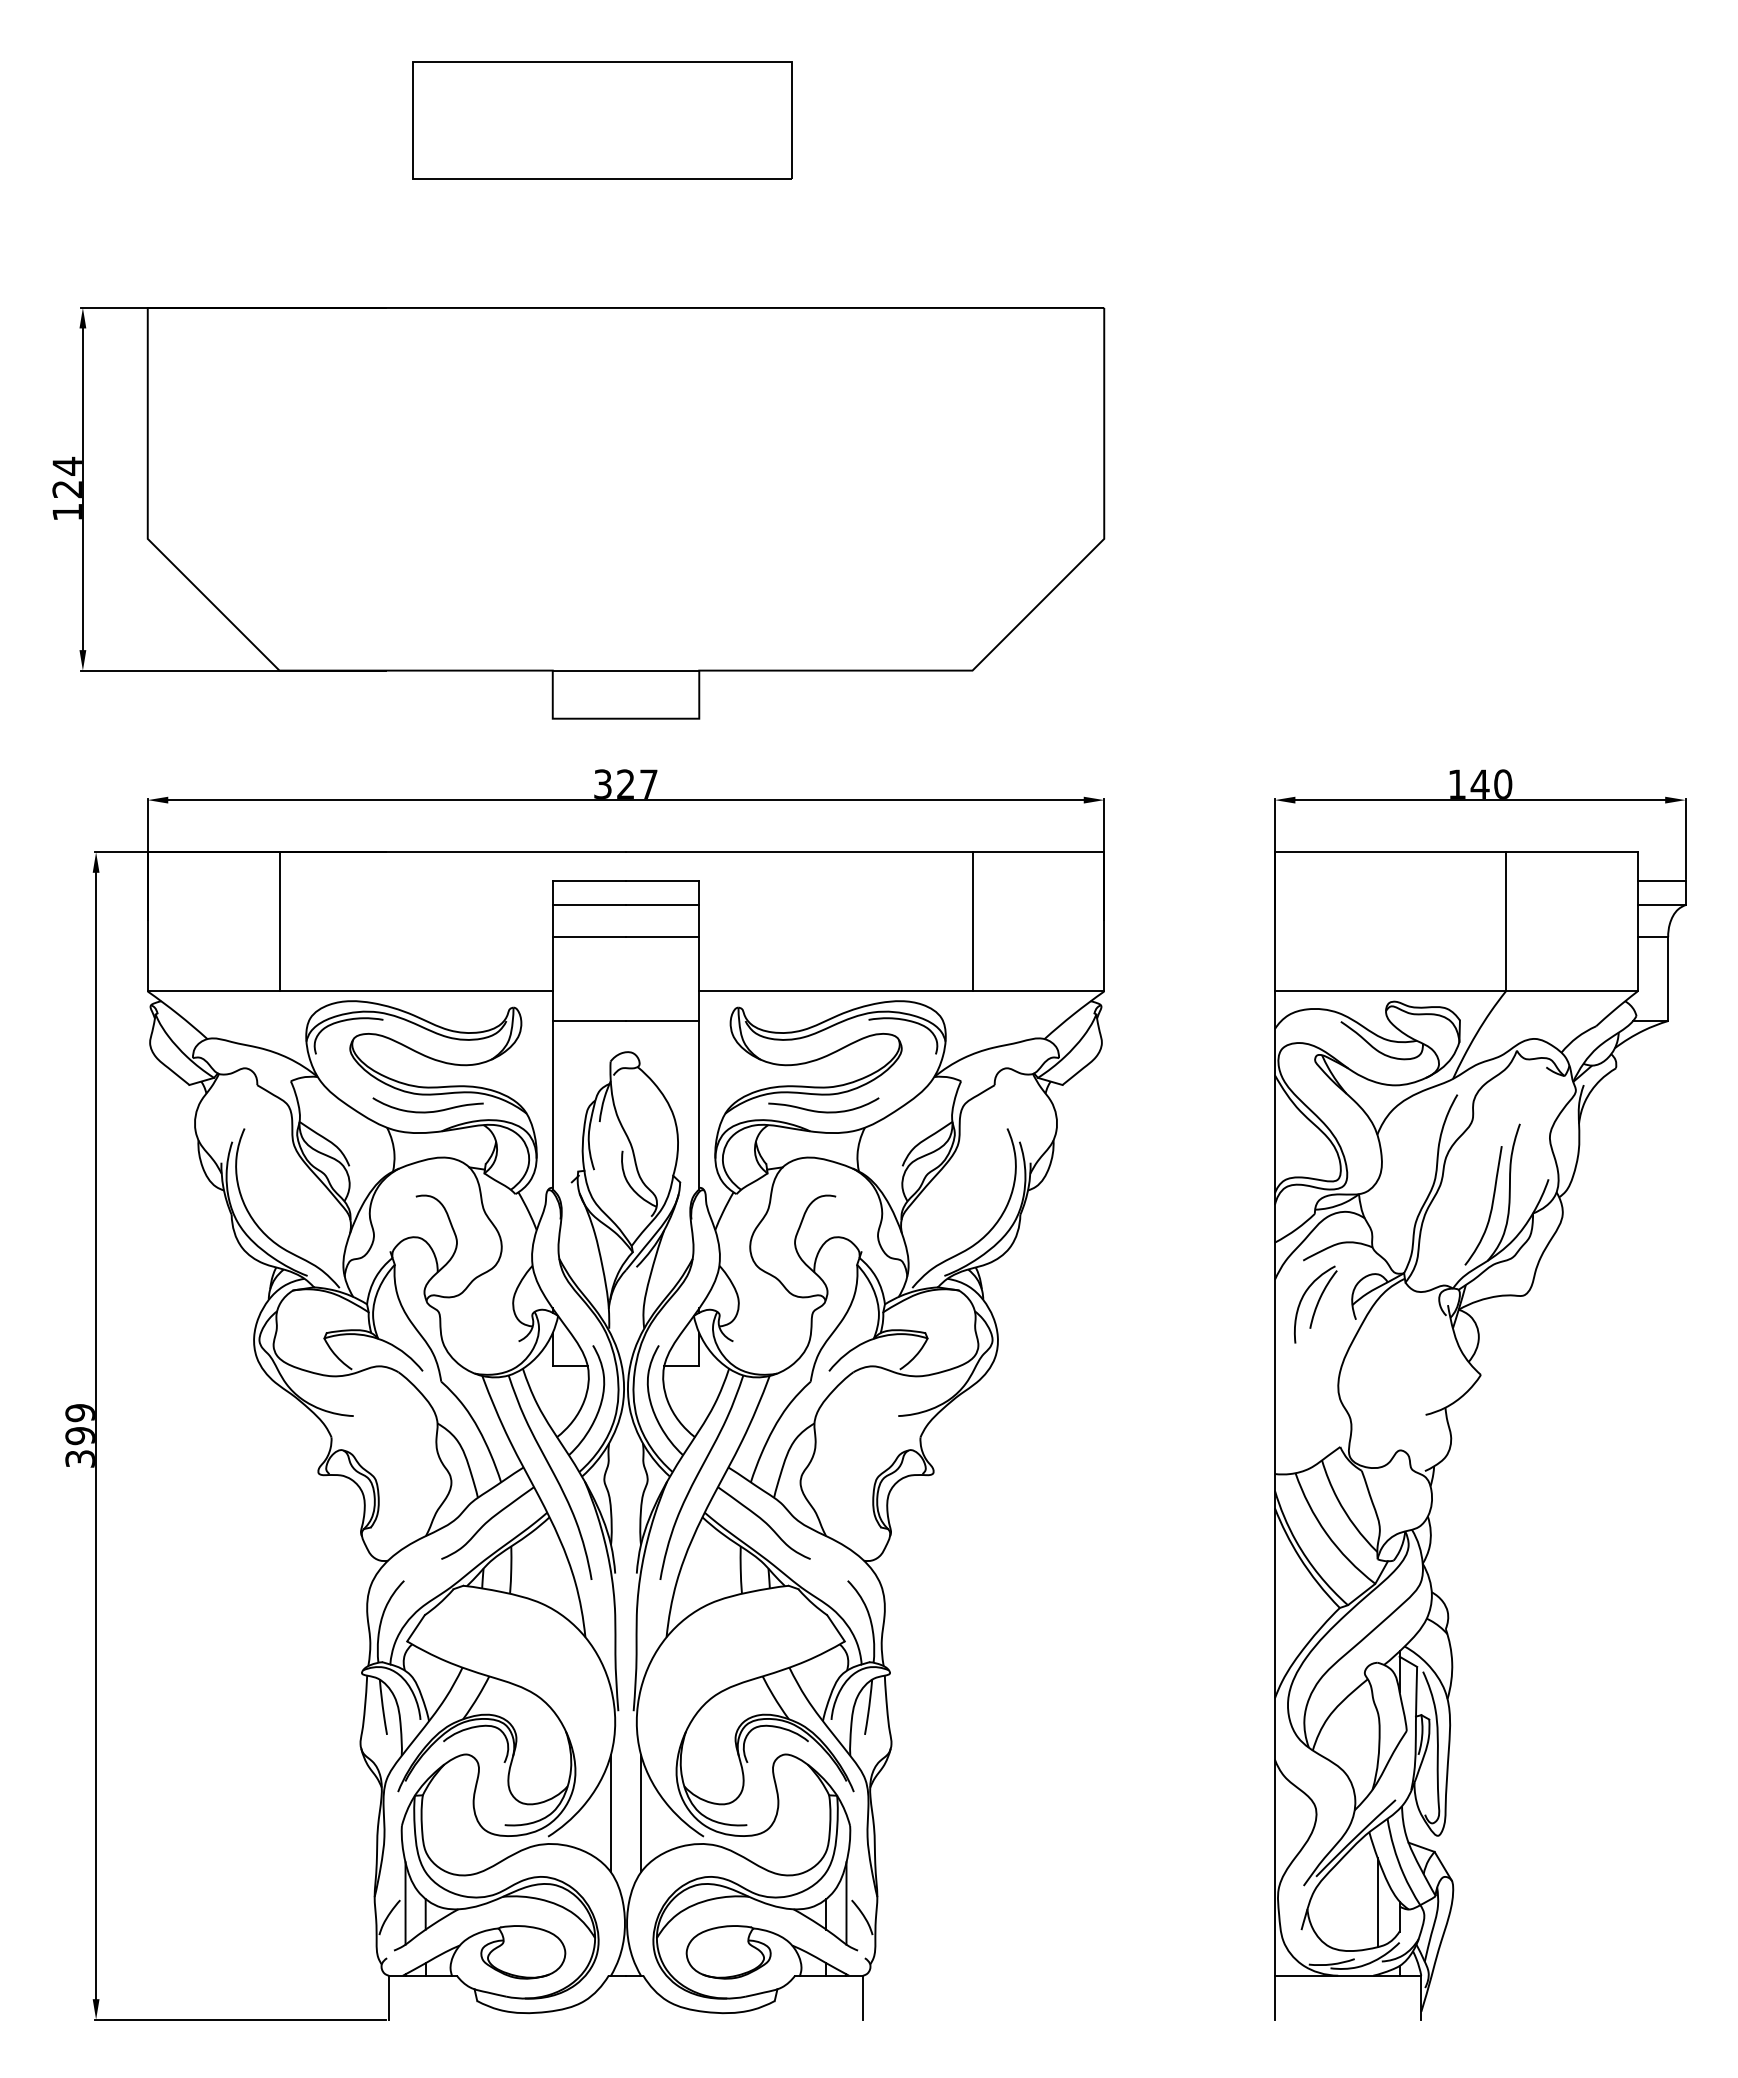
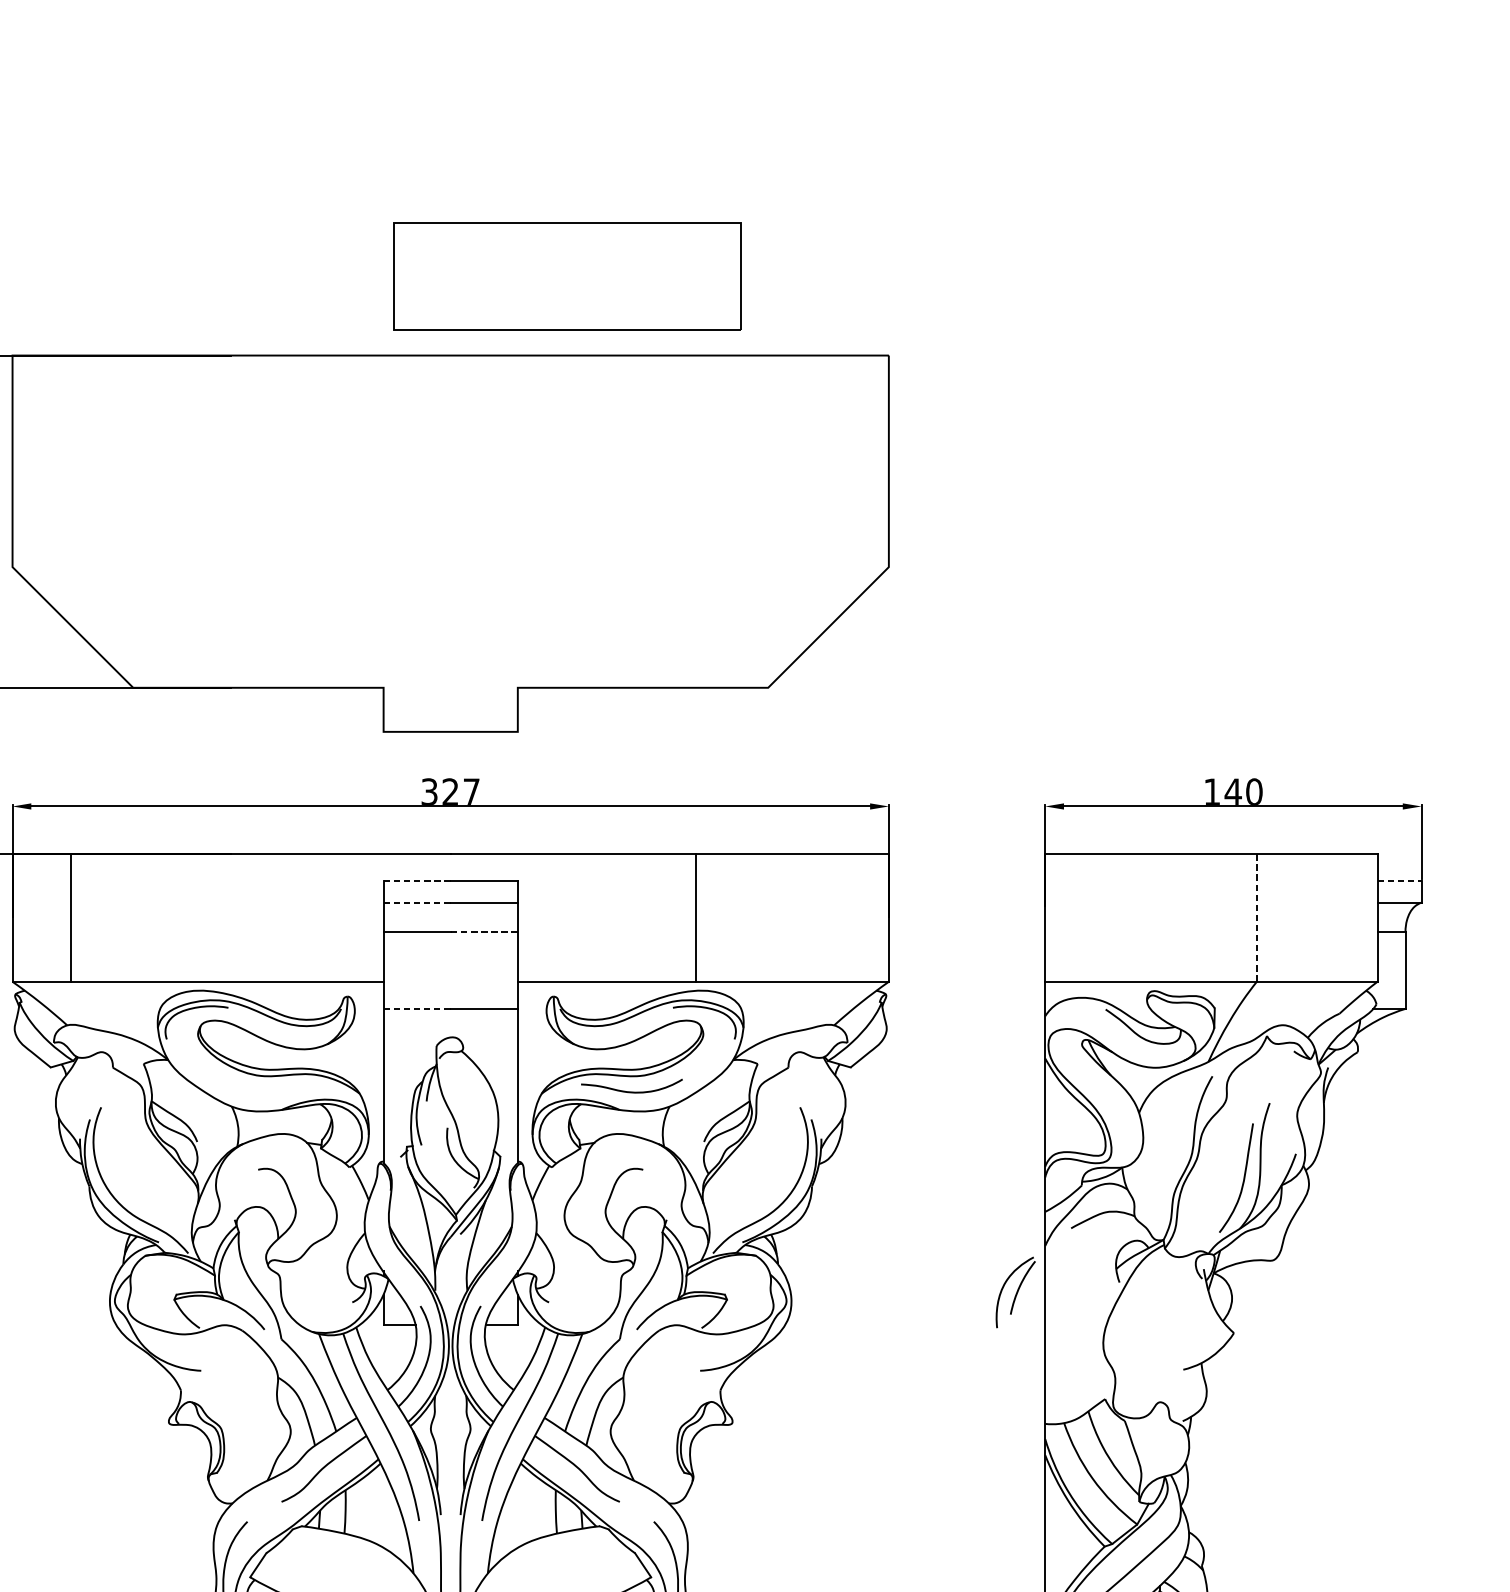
part: (602, 120) -> (567, 276), moved
line: (625, 670) -> (450, 687), removed
line: (589, 880) -> (417, 880), solid -> dashed
line: (1662, 880) -> (1400, 880), solid -> dashed
line: (589, 905) -> (417, 903), solid -> dashed
line: (279, 921) -> (70, 917), moved
line: (972, 921) -> (695, 917), moved
line: (1505, 921) -> (1256, 917), solid -> dashed
line: (662, 937) -> (484, 932), solid -> dashed
line: (589, 1021) -> (417, 1009), solid -> dashed
curve: (427, 1111) -> (268, 1091), removed
part: (1315, 1304) -> (1015, 1292), moved

